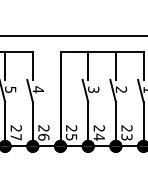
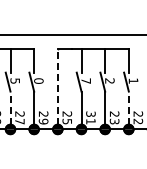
text: (94, 89) -> (86, 80), 3 -> 7
text: (37, 90) -> (38, 81), 4 -> 0
line: (60, 96) -> (57, 86), solid -> dashed
line: (5, 121) -> (10, 108), solid -> dashed
line: (143, 121) -> (128, 108), solid -> dashed
text: (98, 132) -> (90, 117), 24 -> 31
text: (43, 137) -> (43, 121), 26 -> 29

